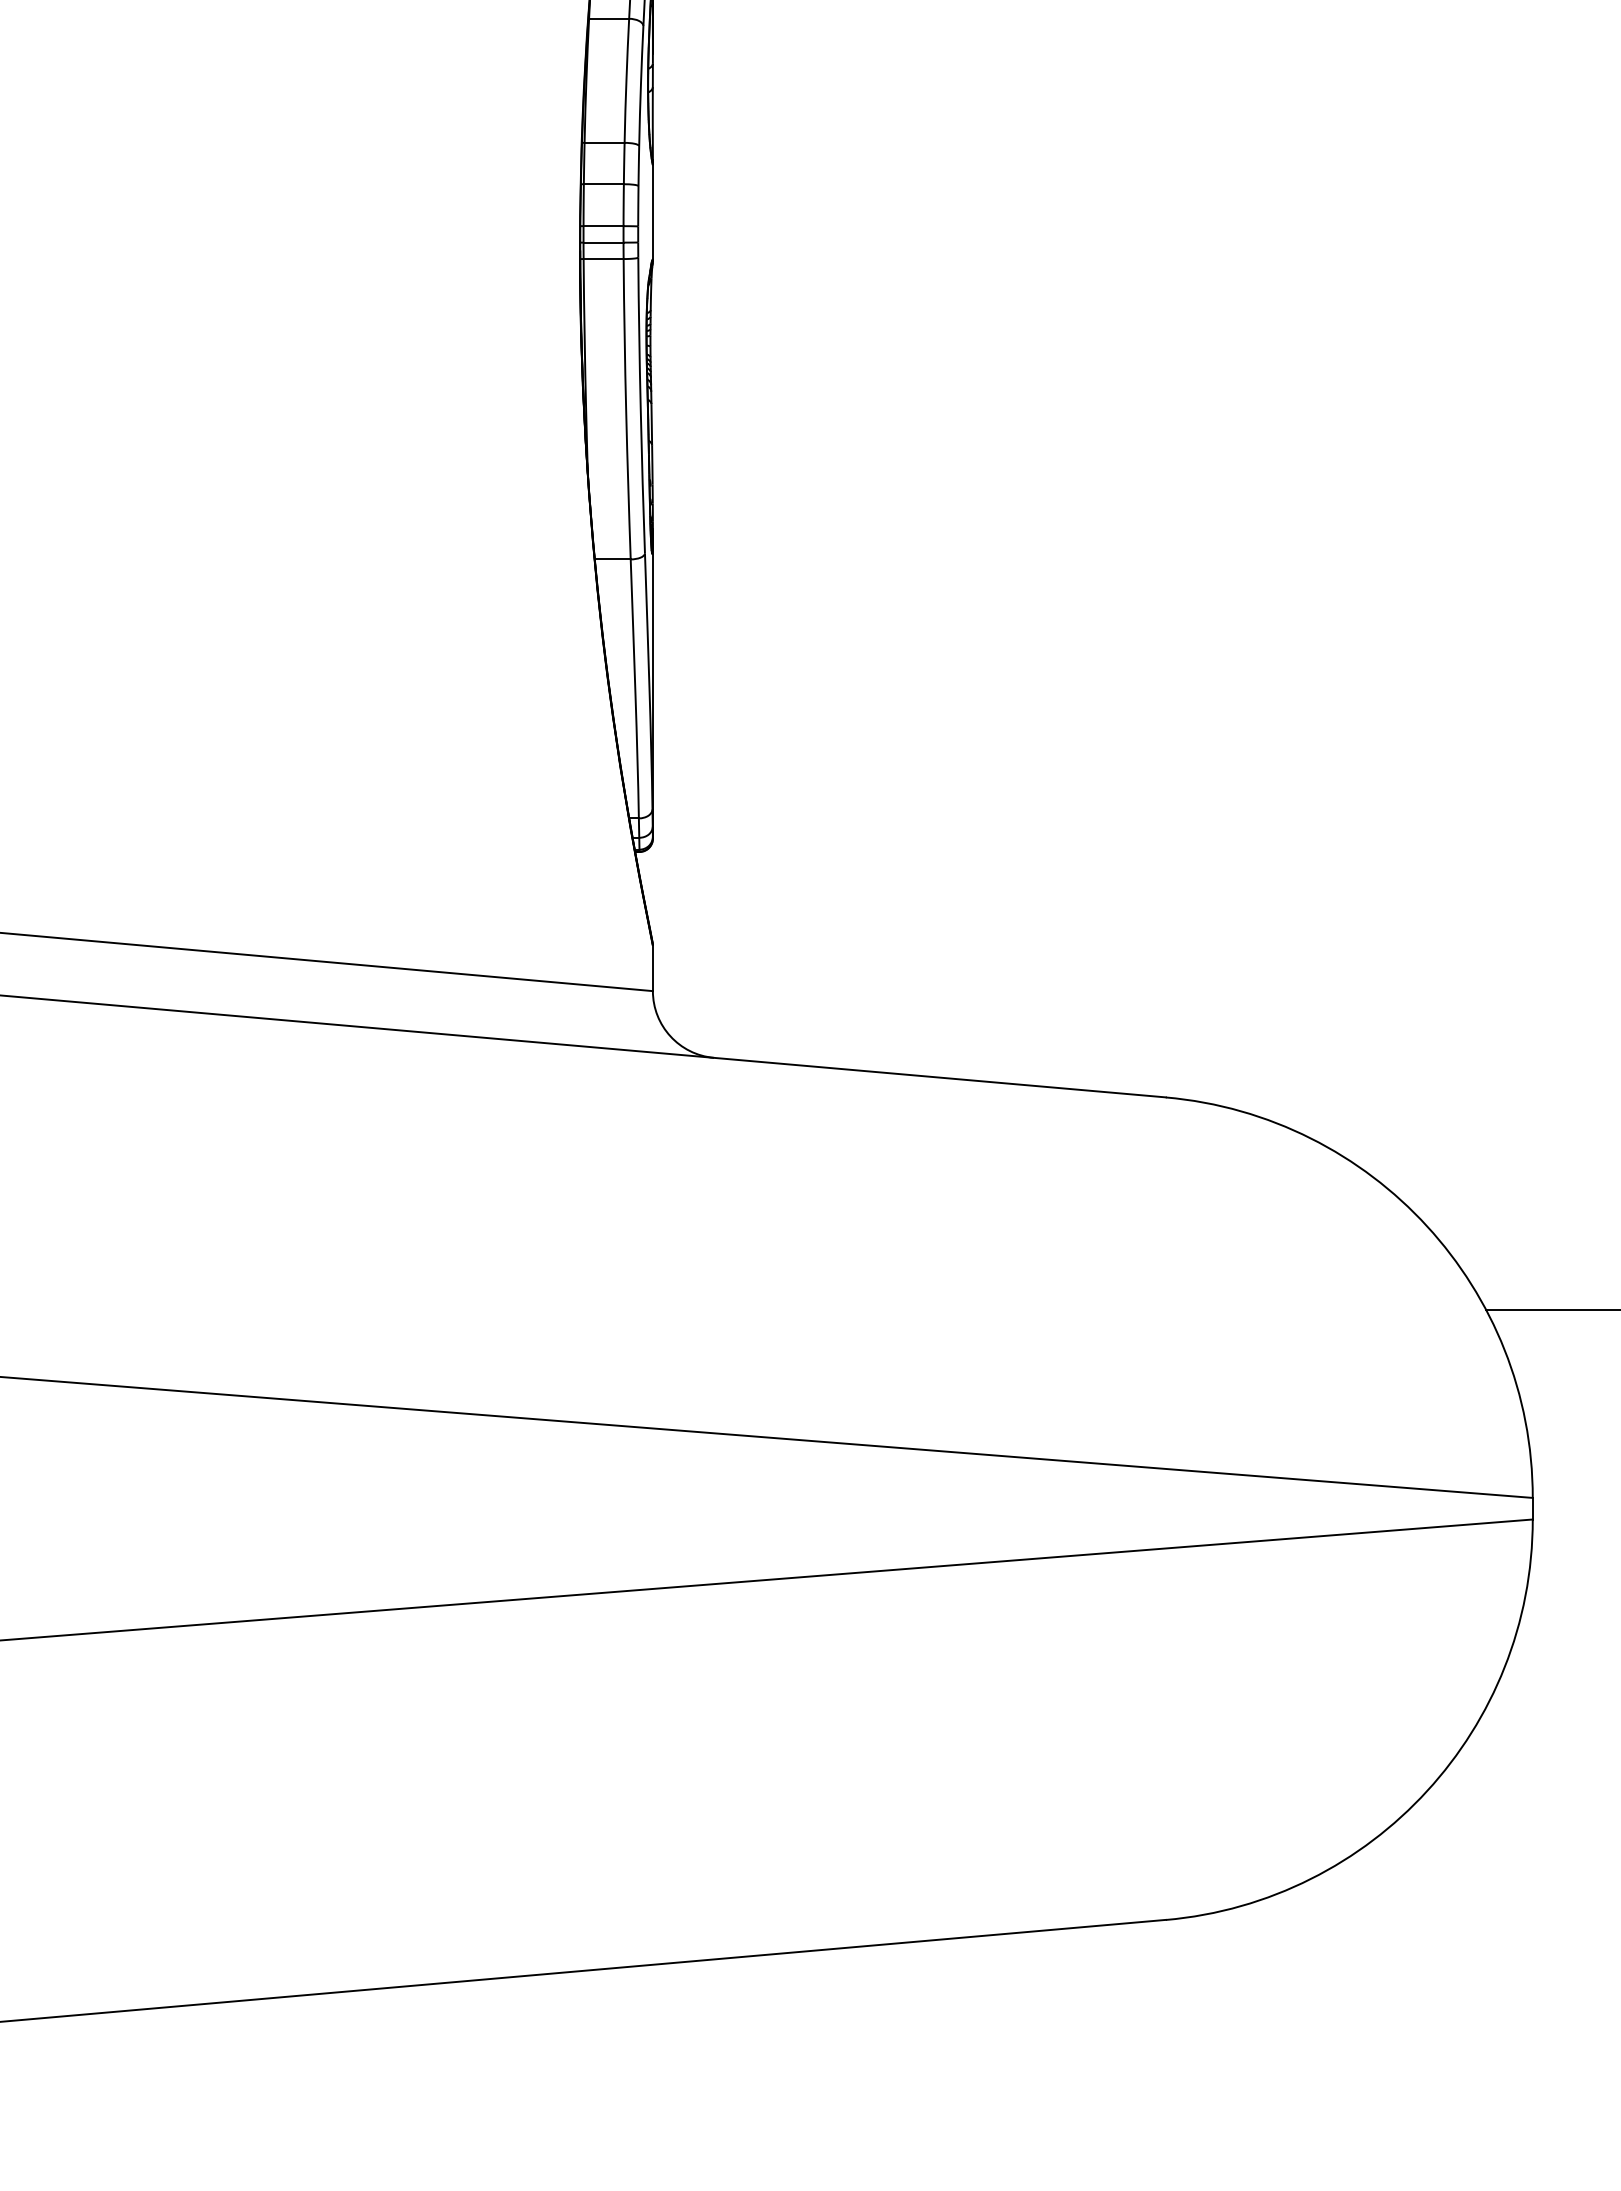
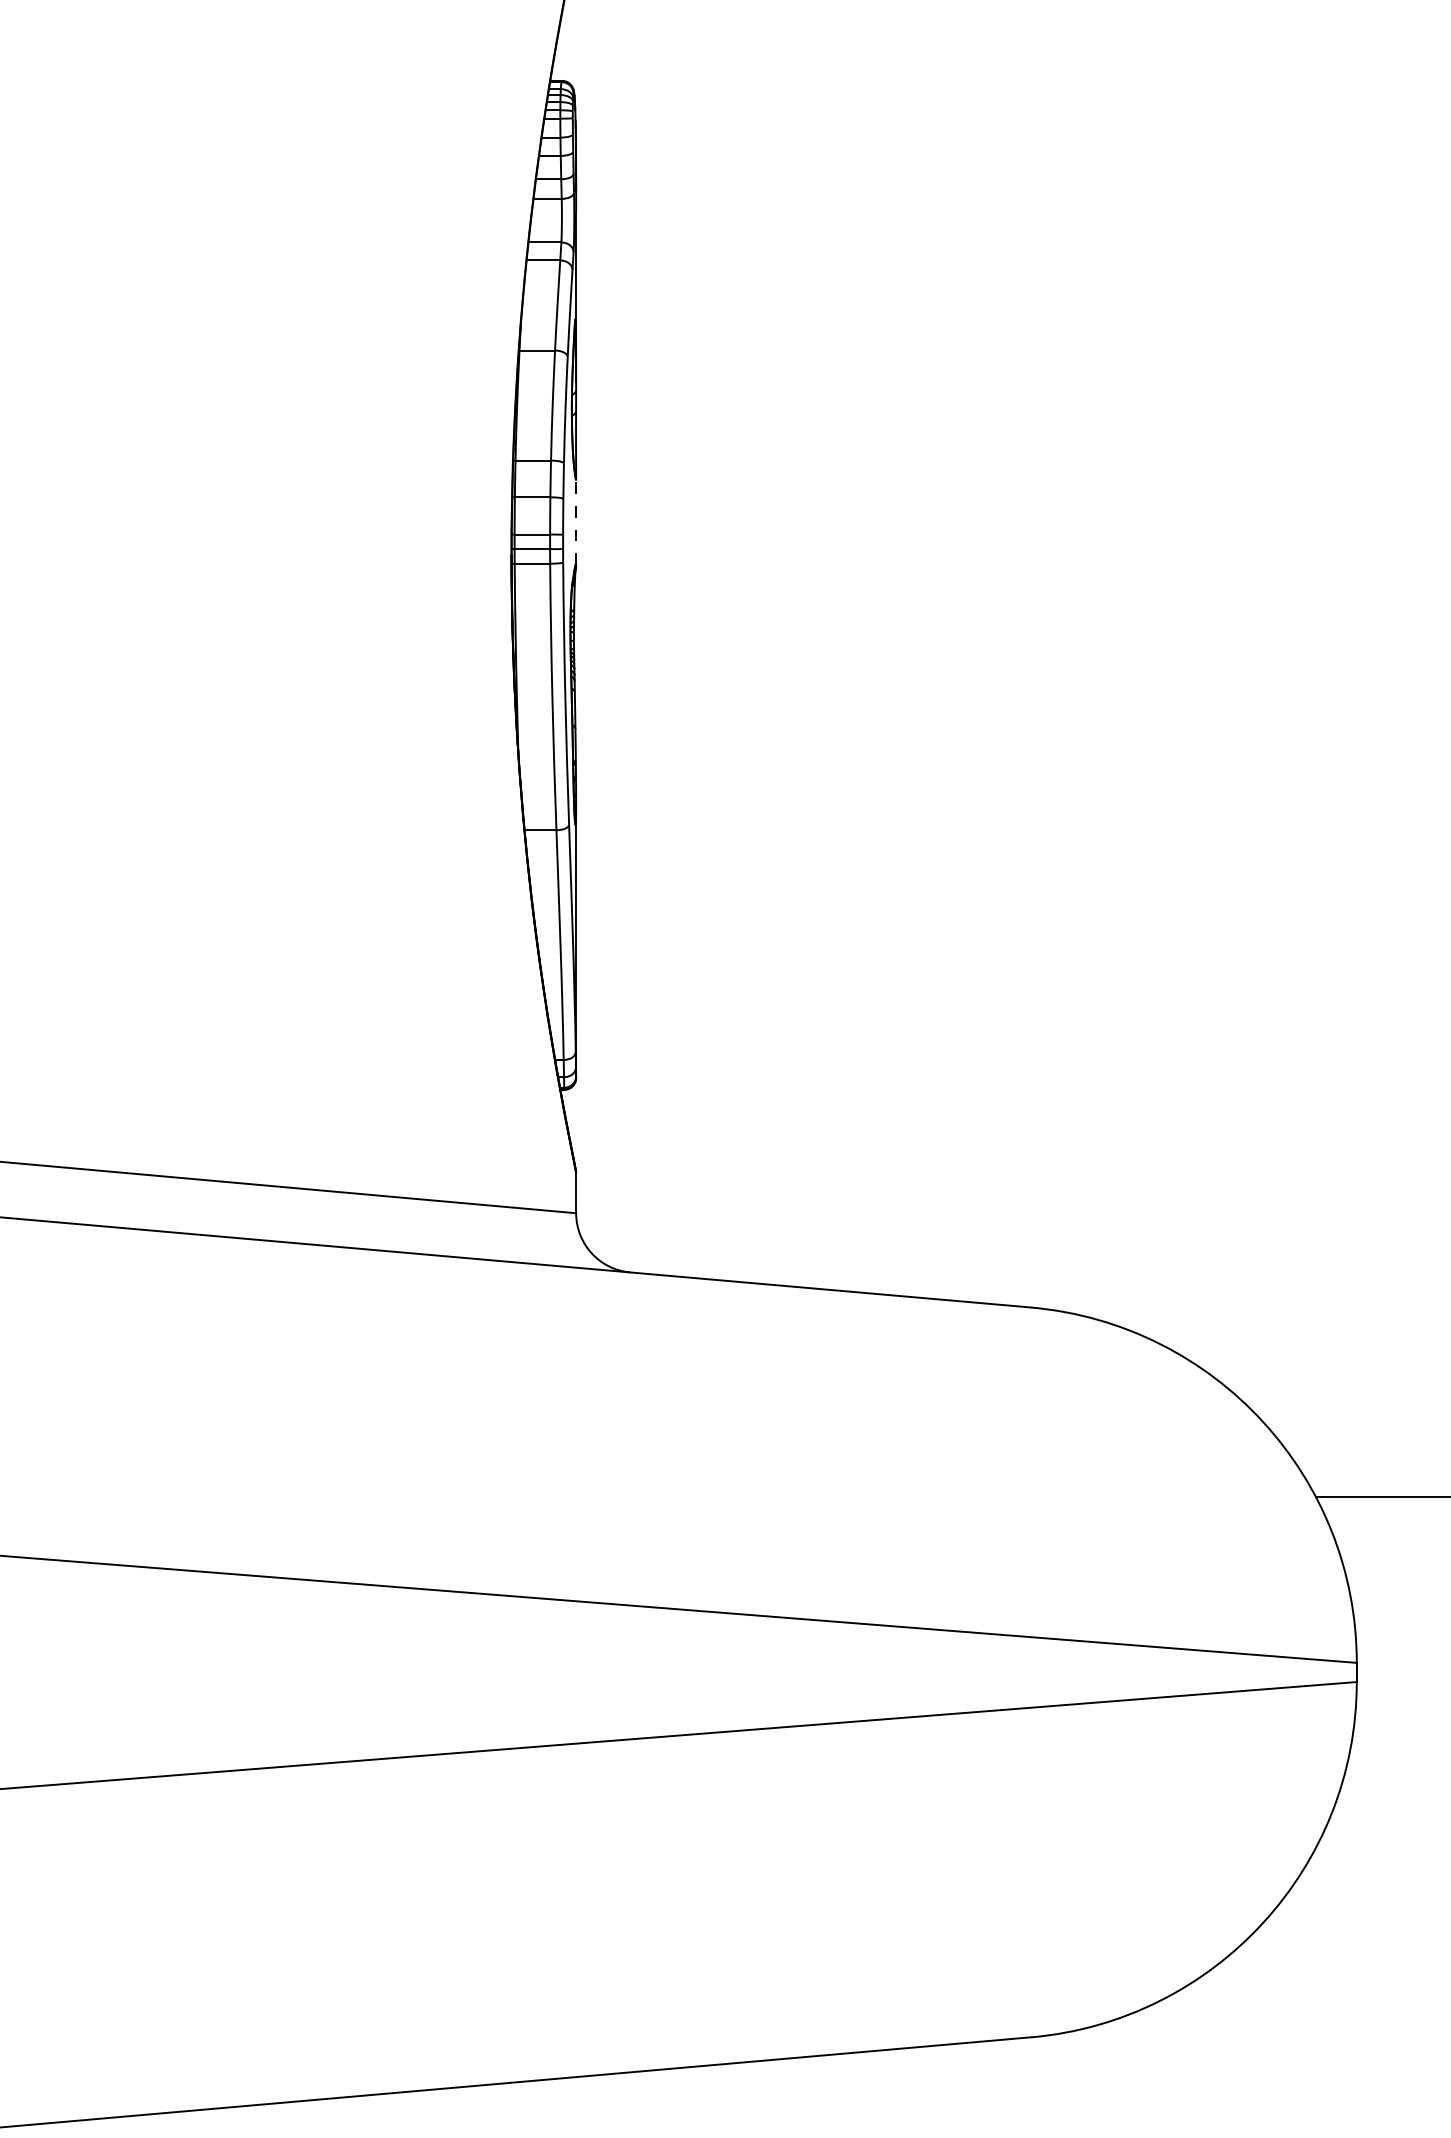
line: (653, 210) -> (576, 520), solid -> dashed

